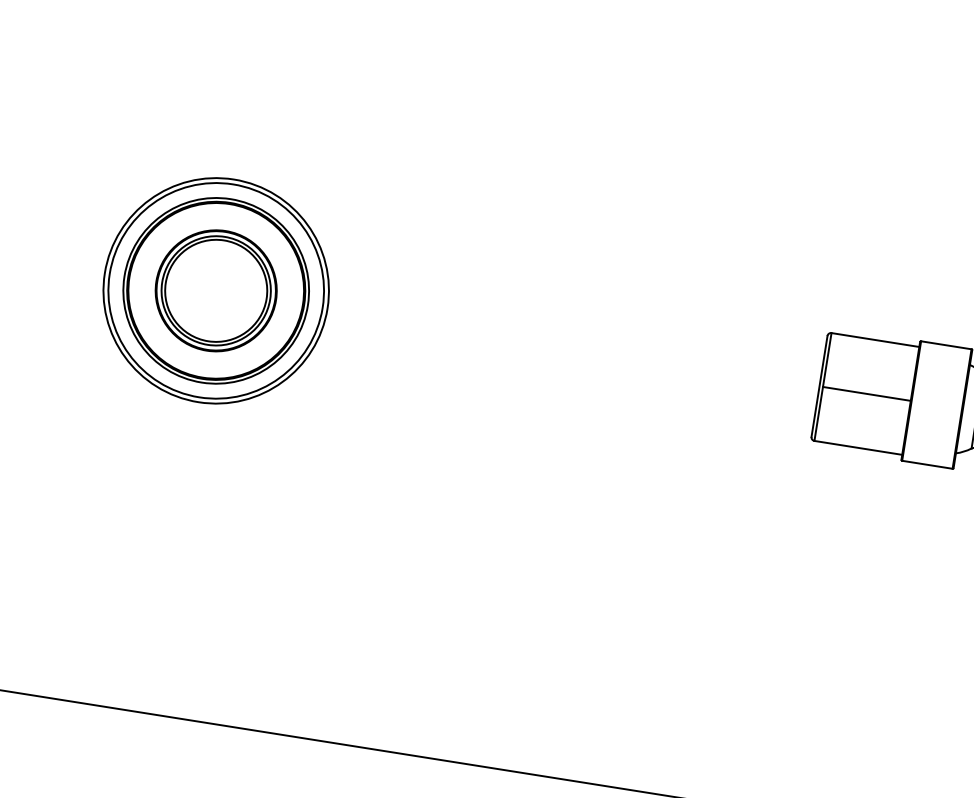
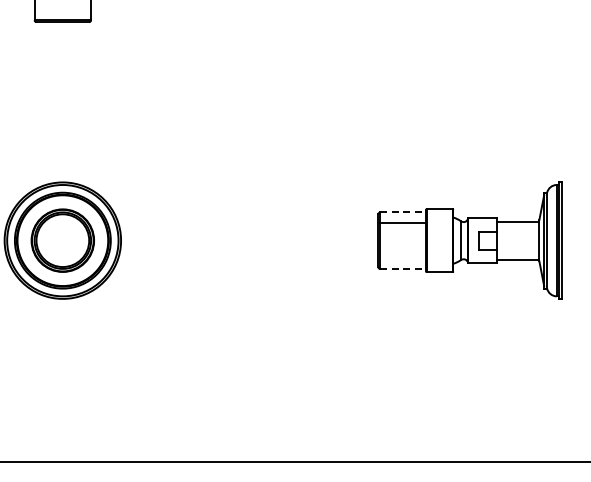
line: (876, 340) -> (403, 212), solid -> dashed
line: (867, 393) -> (403, 222), moved
line: (859, 447) -> (403, 268), solid -> dashed

